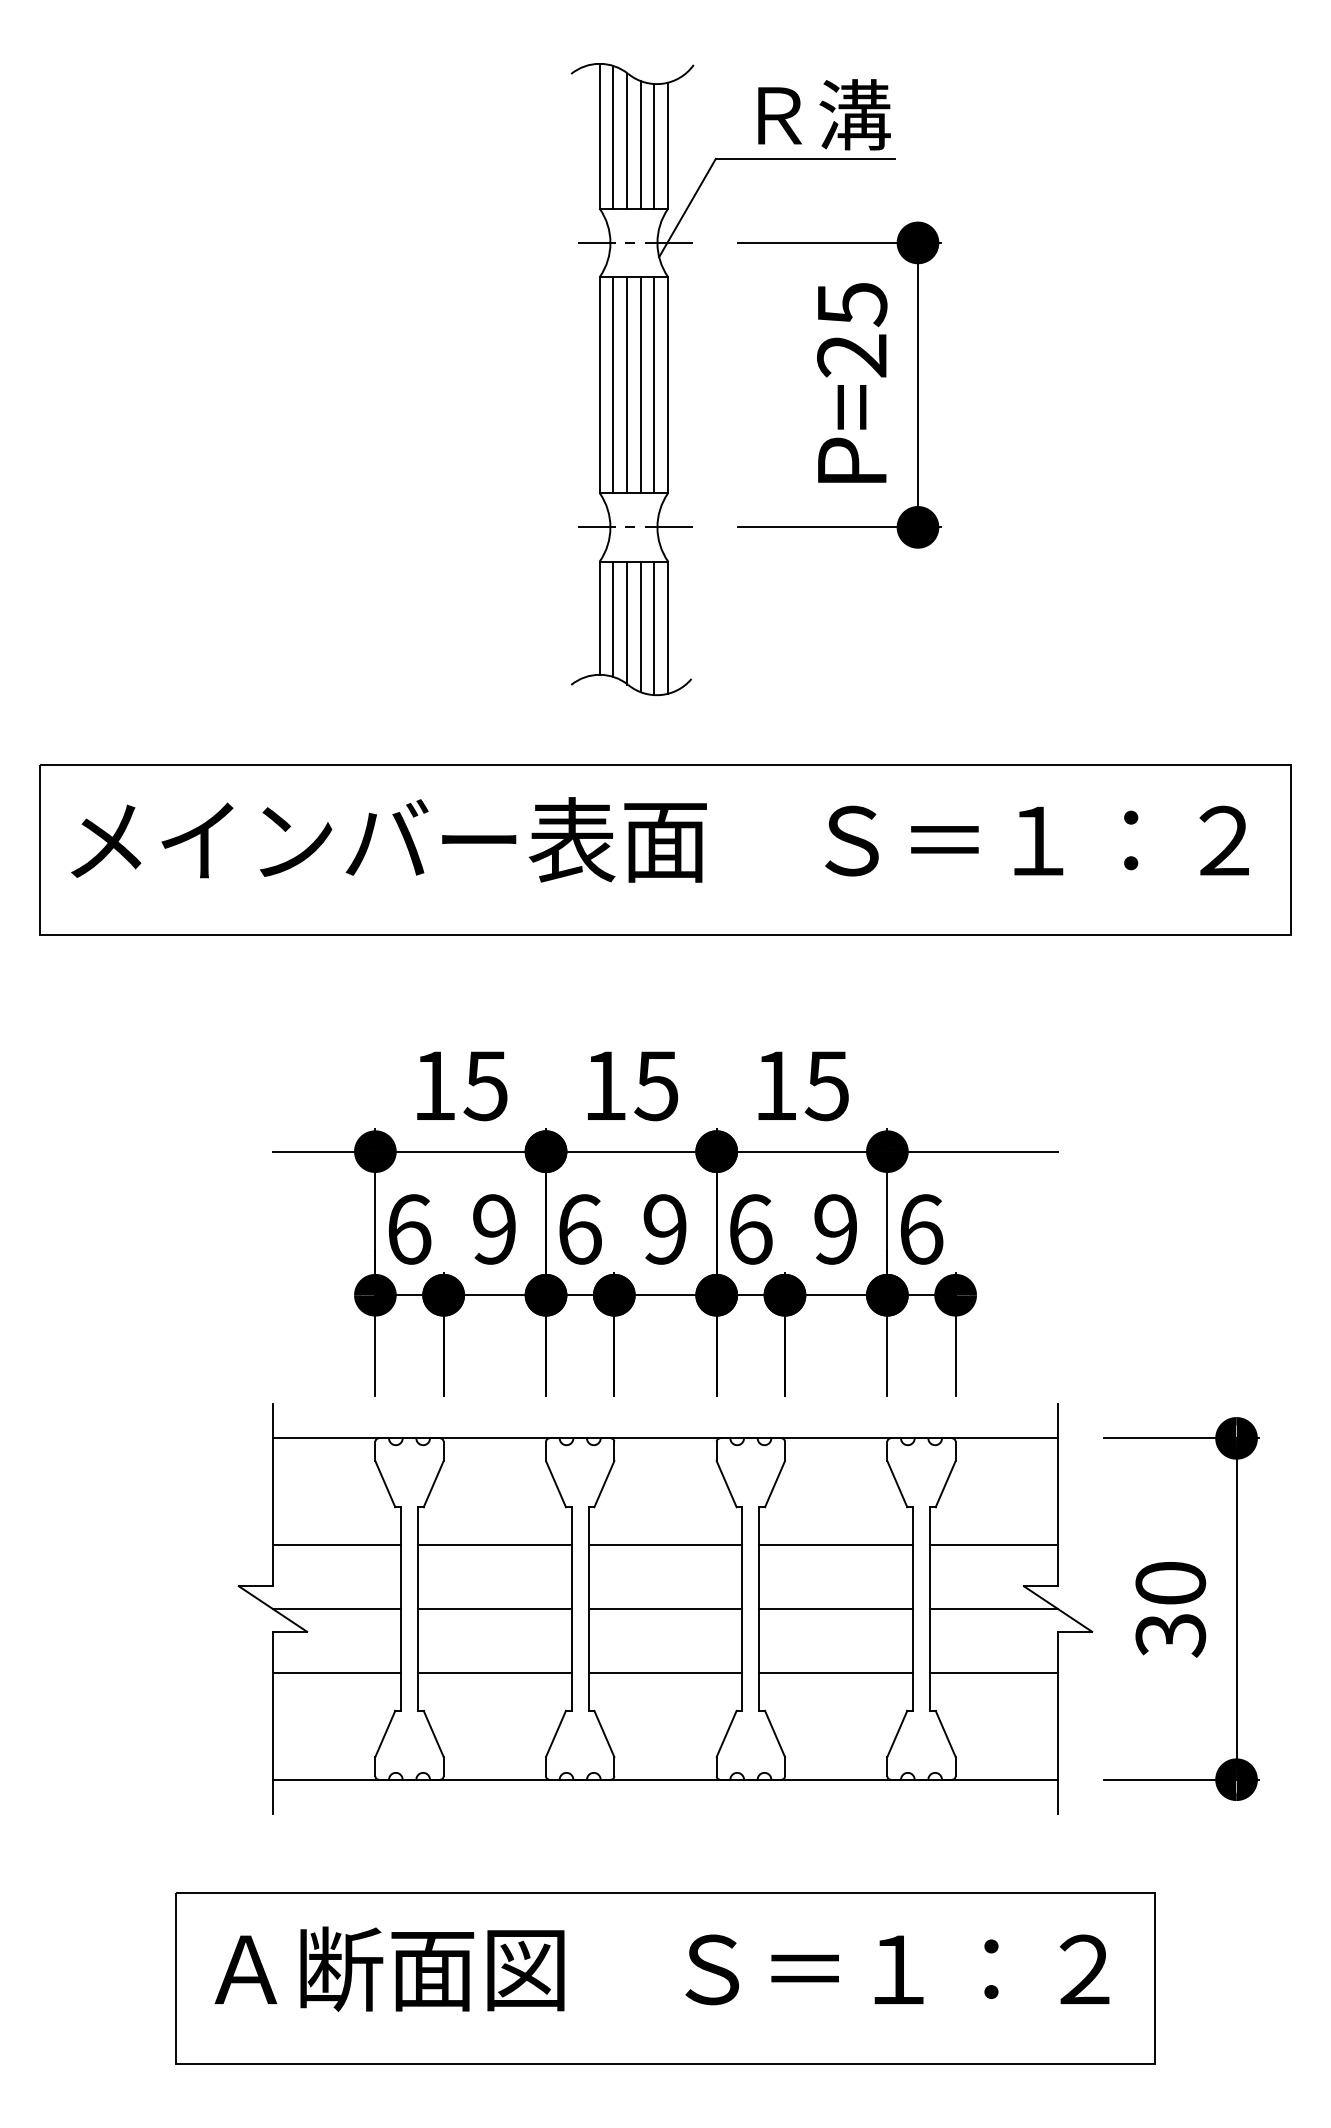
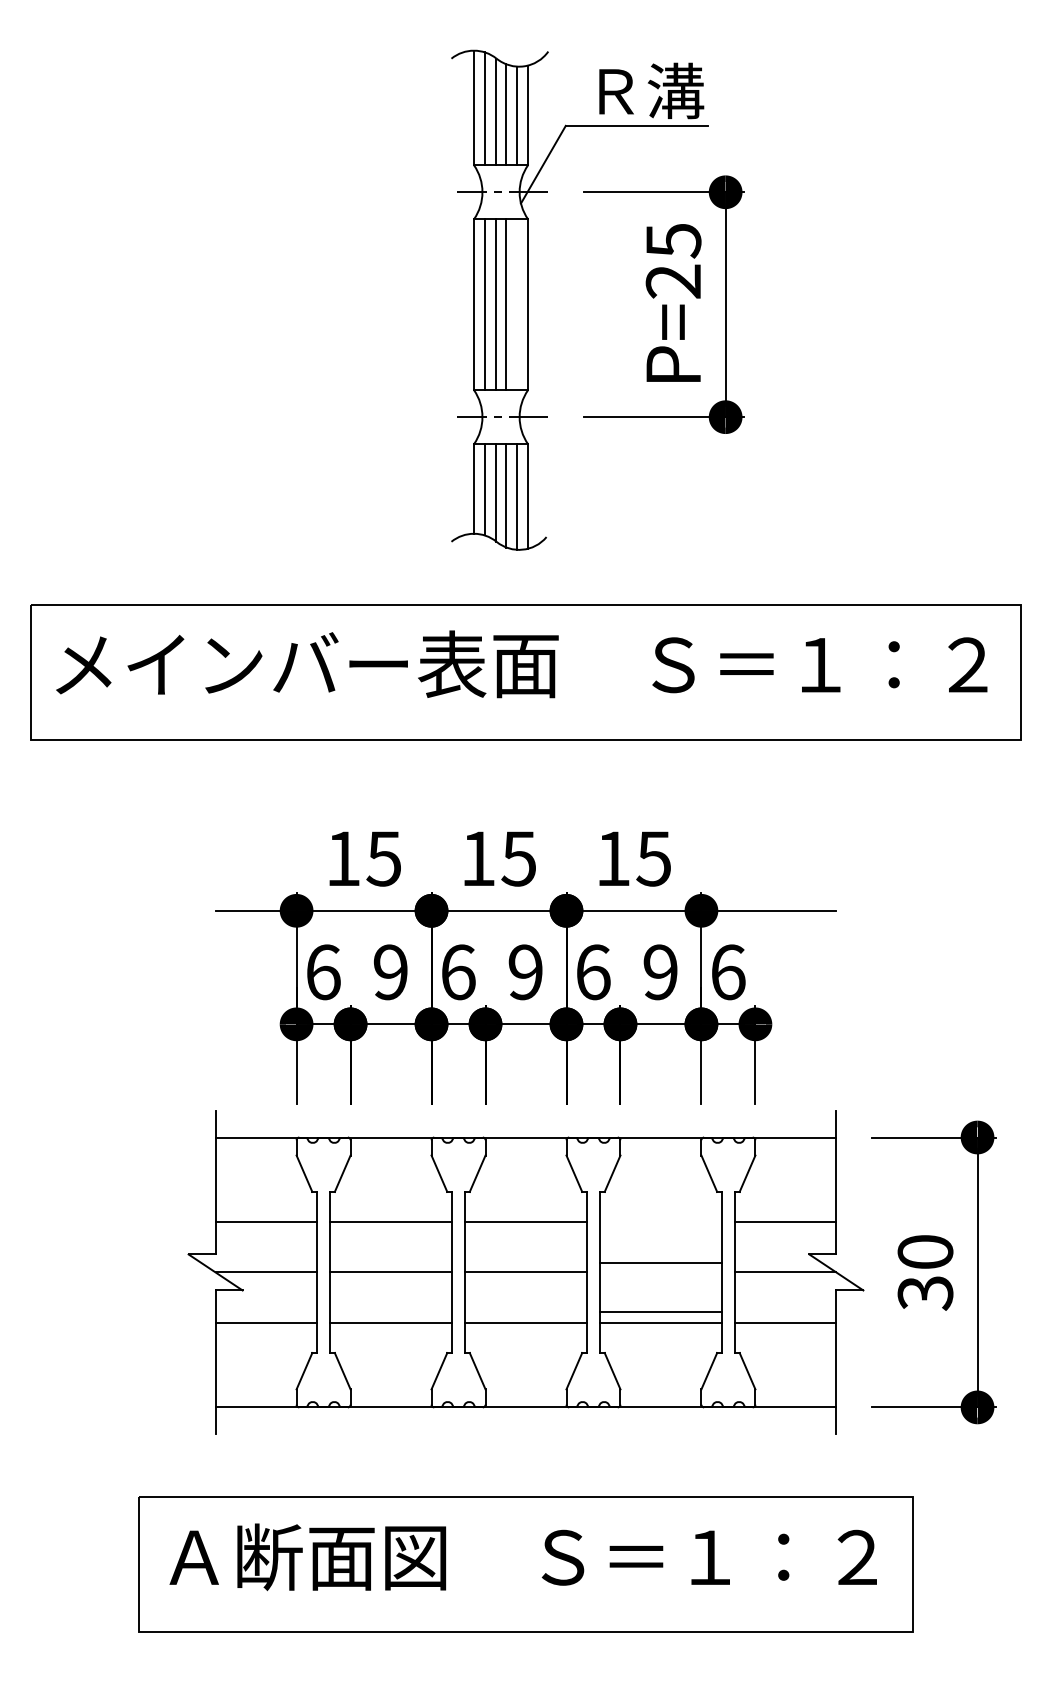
line: (654, 385) -> (517, 305), removed
line: (835, 1544) -> (660, 1262), moved
line: (835, 1609) -> (660, 1312), moved

